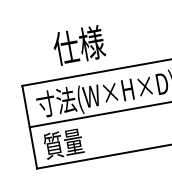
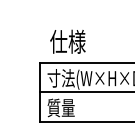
text: (78, 45) -> (67, 41), moved

